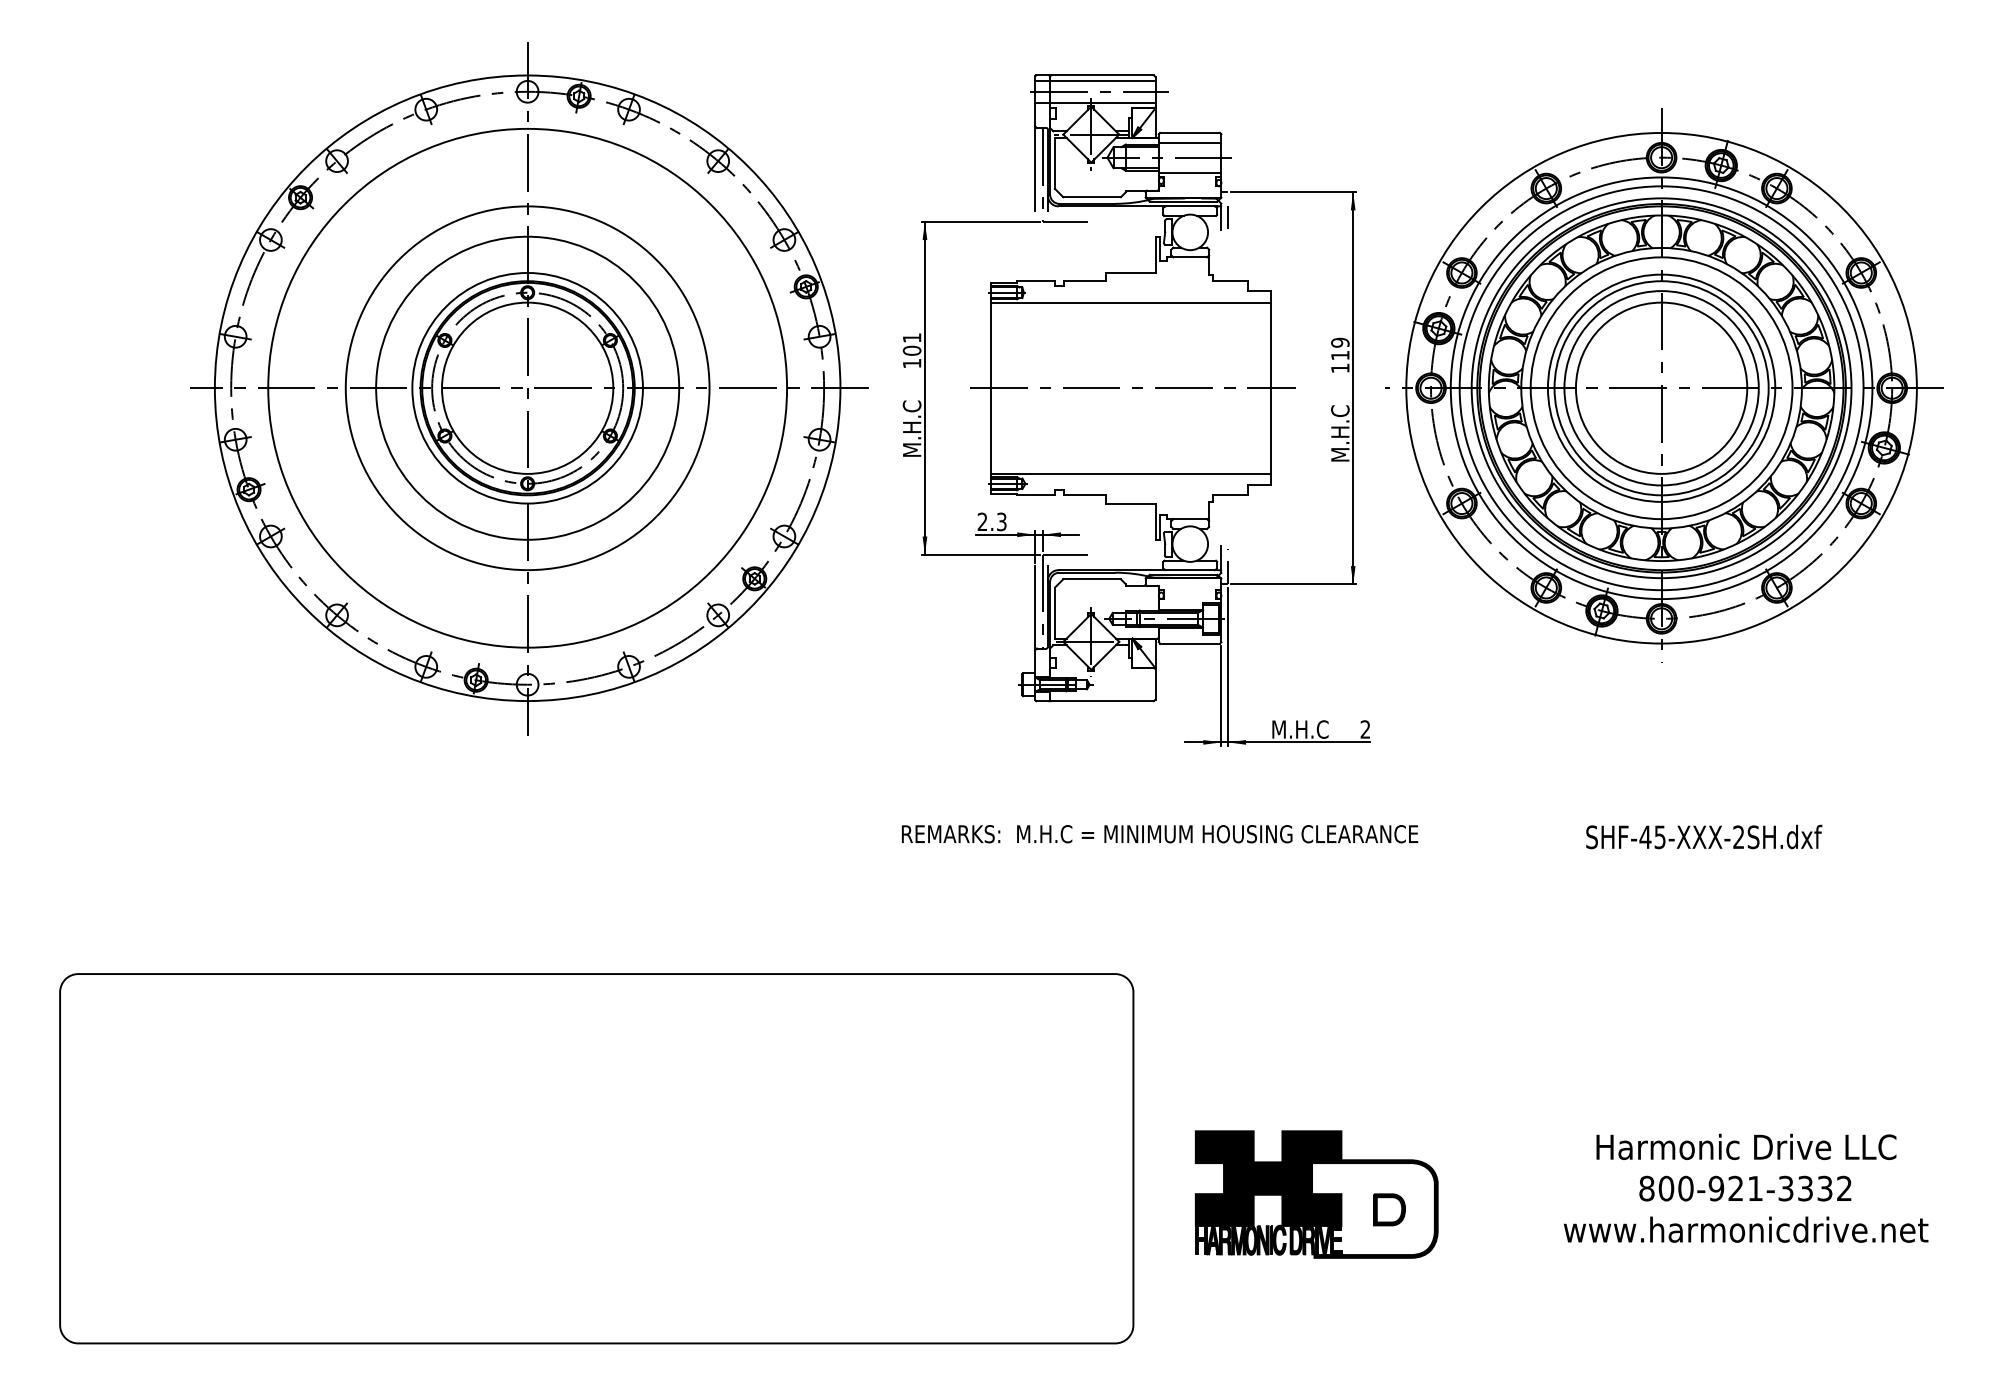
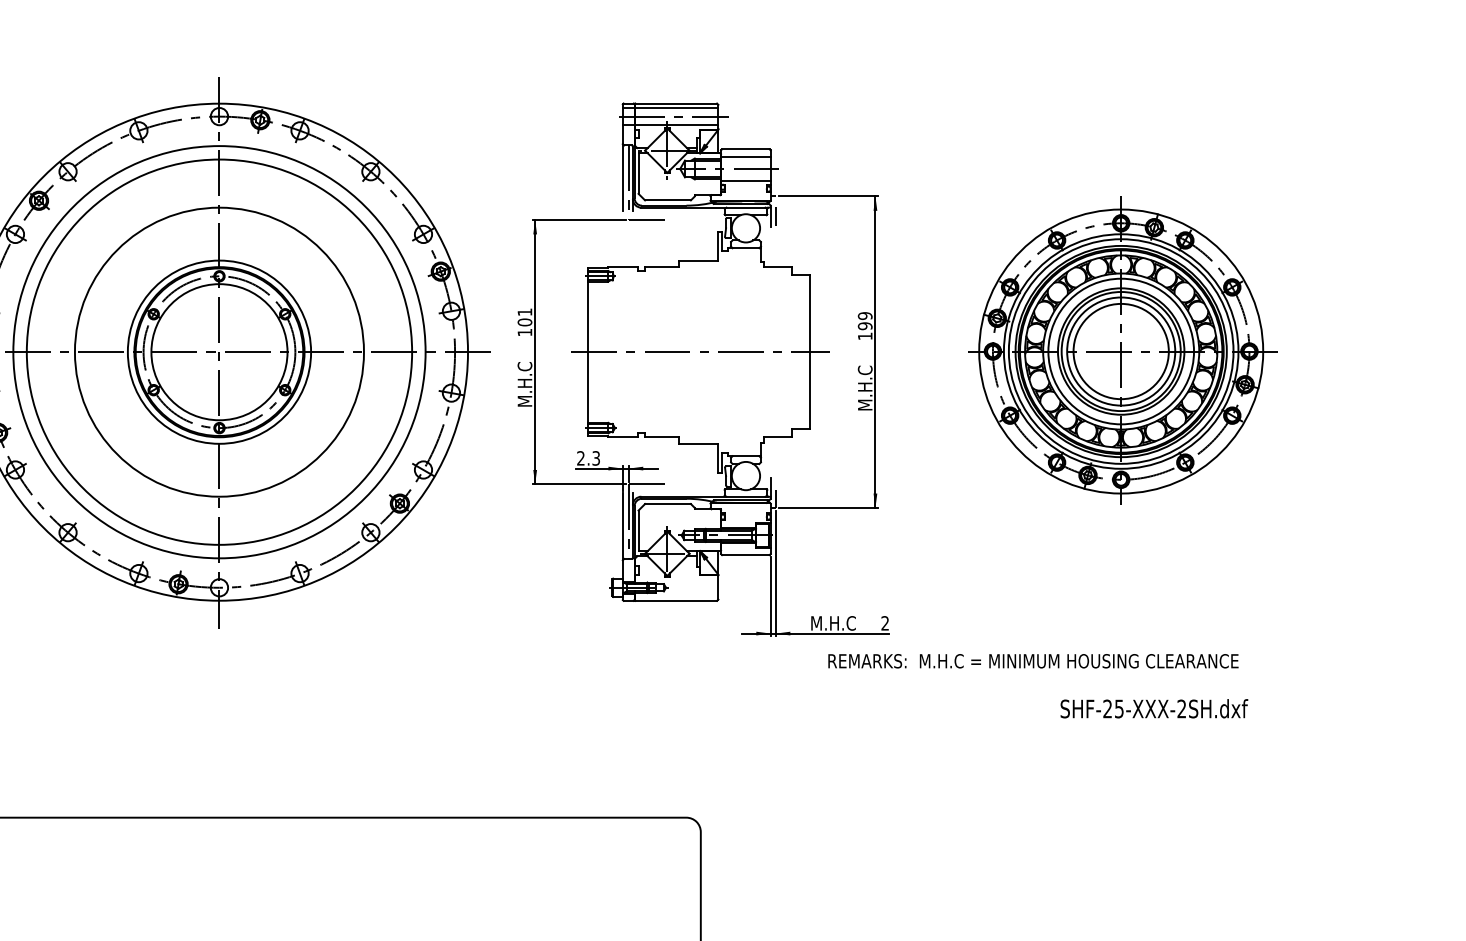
line: (1130, 302) -> (698, 284), removed
text: (1340, 355) -> (865, 326), 119 -> 199
part: (1664, 385) -> (1122, 350), size x0.7
circle: (527, 387) -> (219, 351), size x1.6
line: (1130, 473) -> (698, 419), removed
text: (1160, 834) -> (1033, 661), moved
text: (1645, 836) -> (1107, 708), SHF-45-XXX-2SH.dxf -> SHF-25-XXX-2SH.dxf

